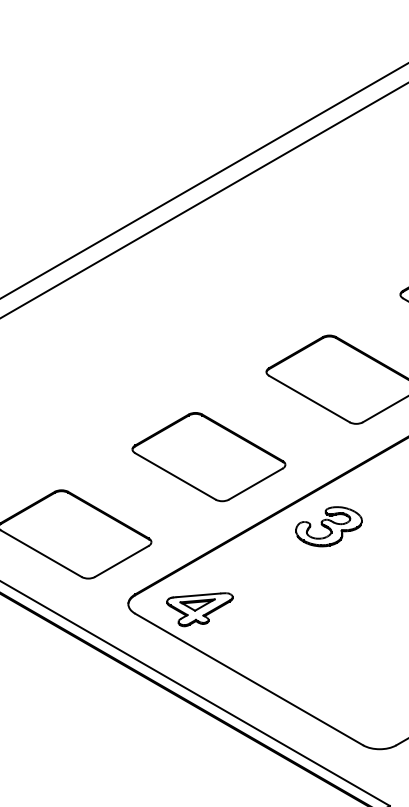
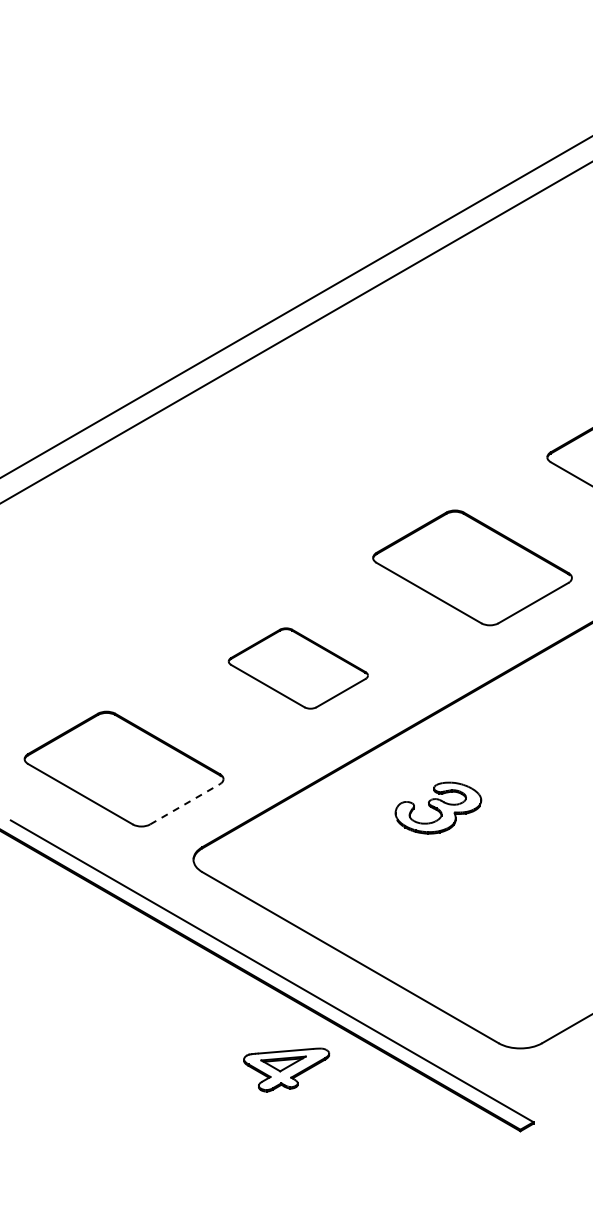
part: (209, 457) -> (298, 668), size x0.7
part: (329, 526) -> (438, 807), moved
line: (122, 561) -> (185, 804), solid -> dashed
part: (199, 609) -> (286, 1069), moved

